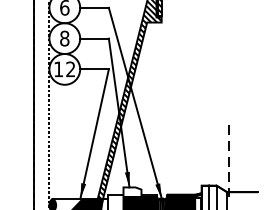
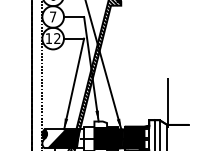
text: (63, 37) -> (52, 16), 8 -> 7
line: (228, 161) -> (168, 103), dashed -> solid

